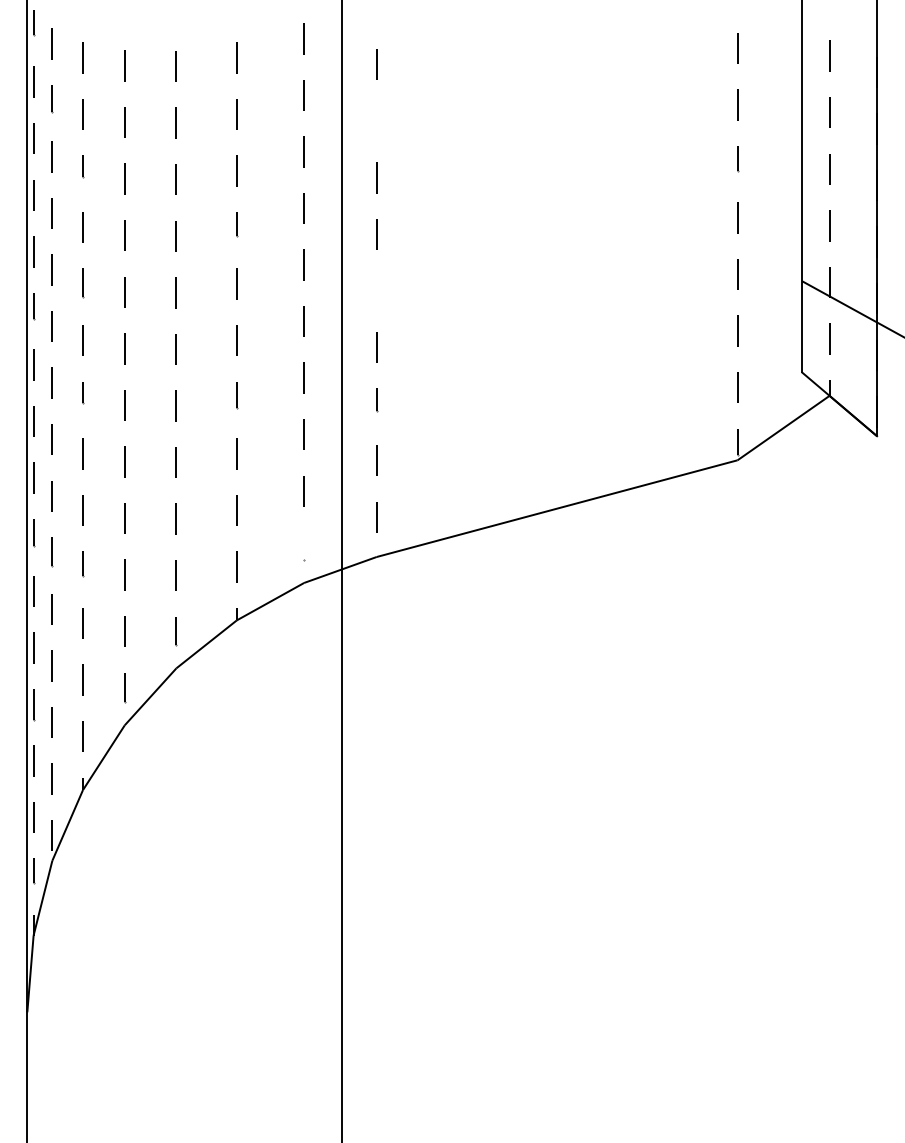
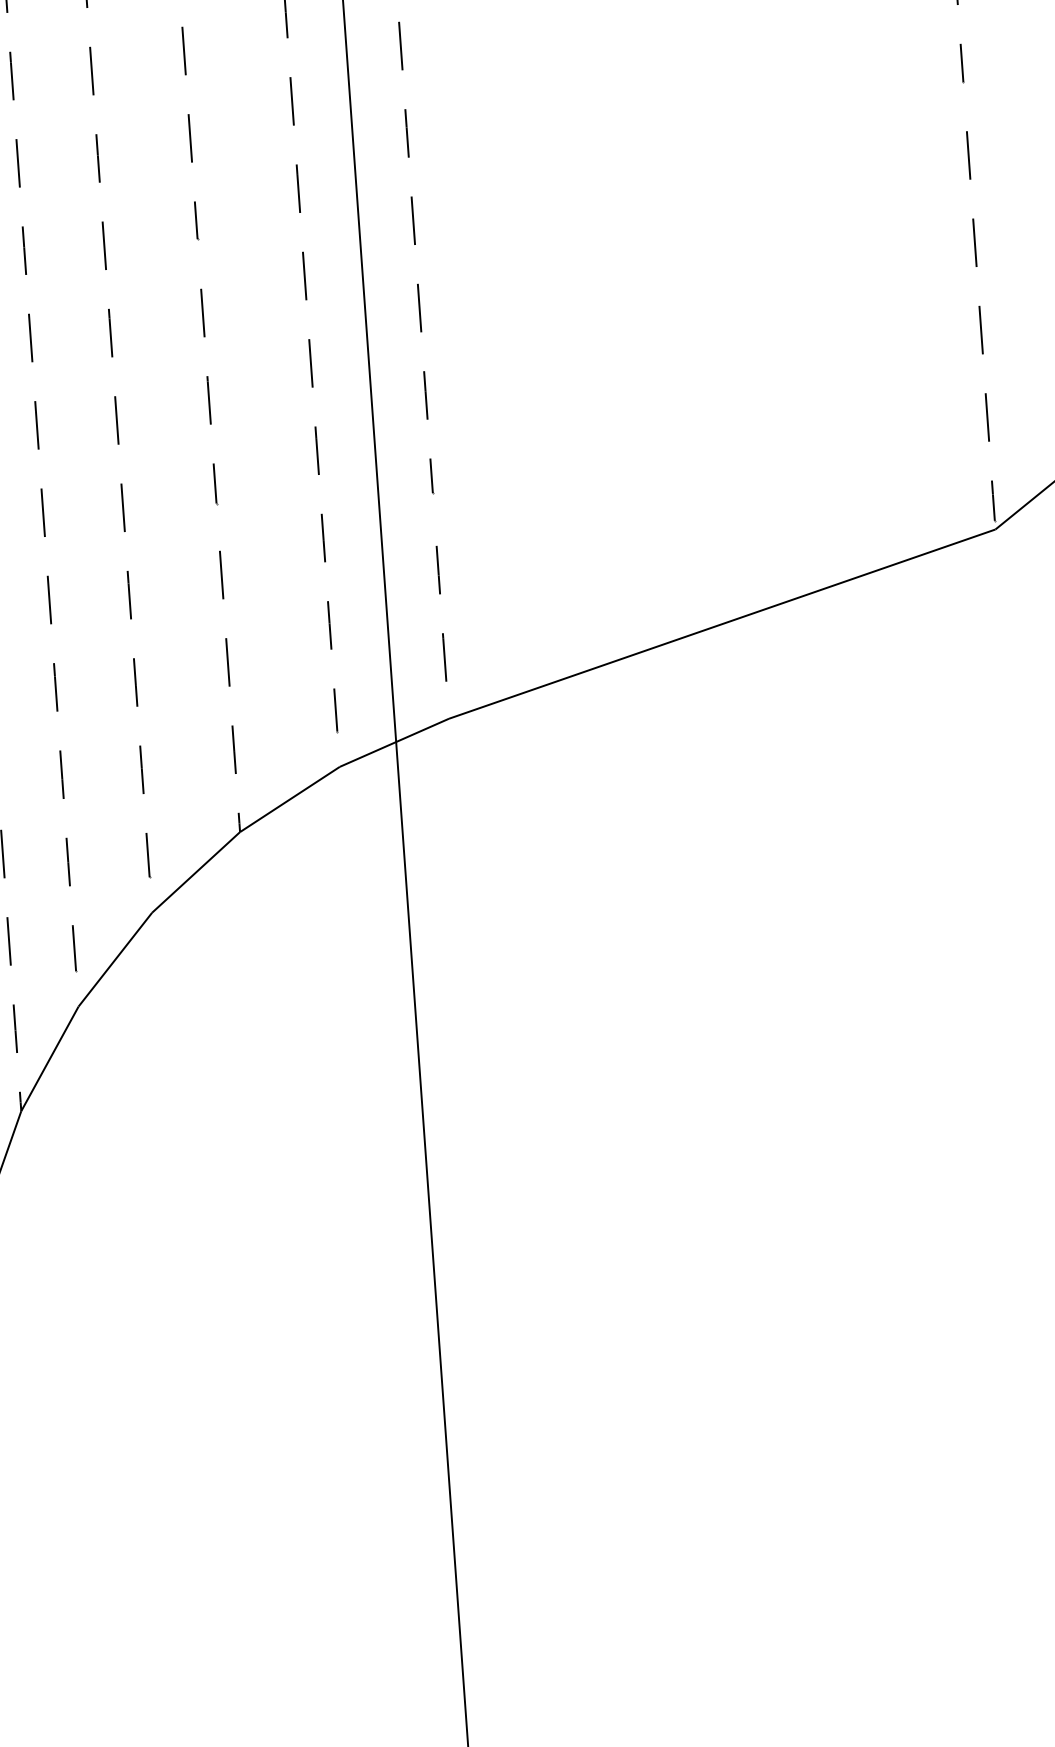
line: (376, 121) -> (400, 46), added
line: (376, 290) -> (419, 307), added
line: (304, 546) -> (336, 710), added

